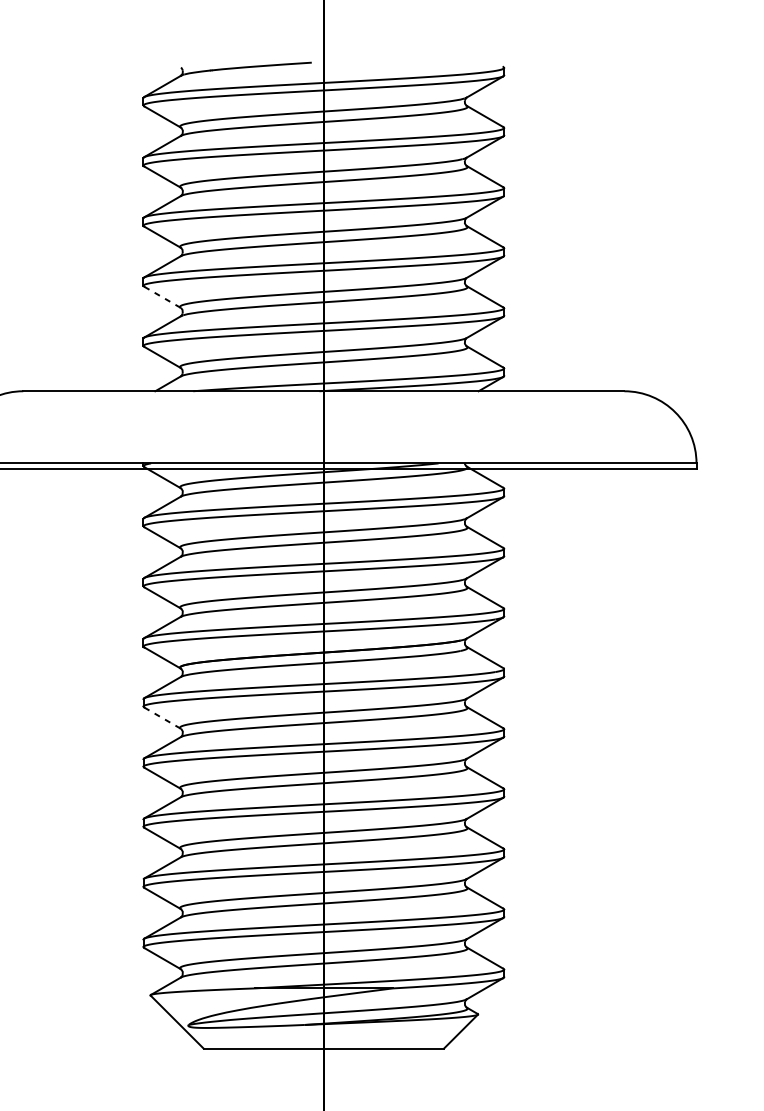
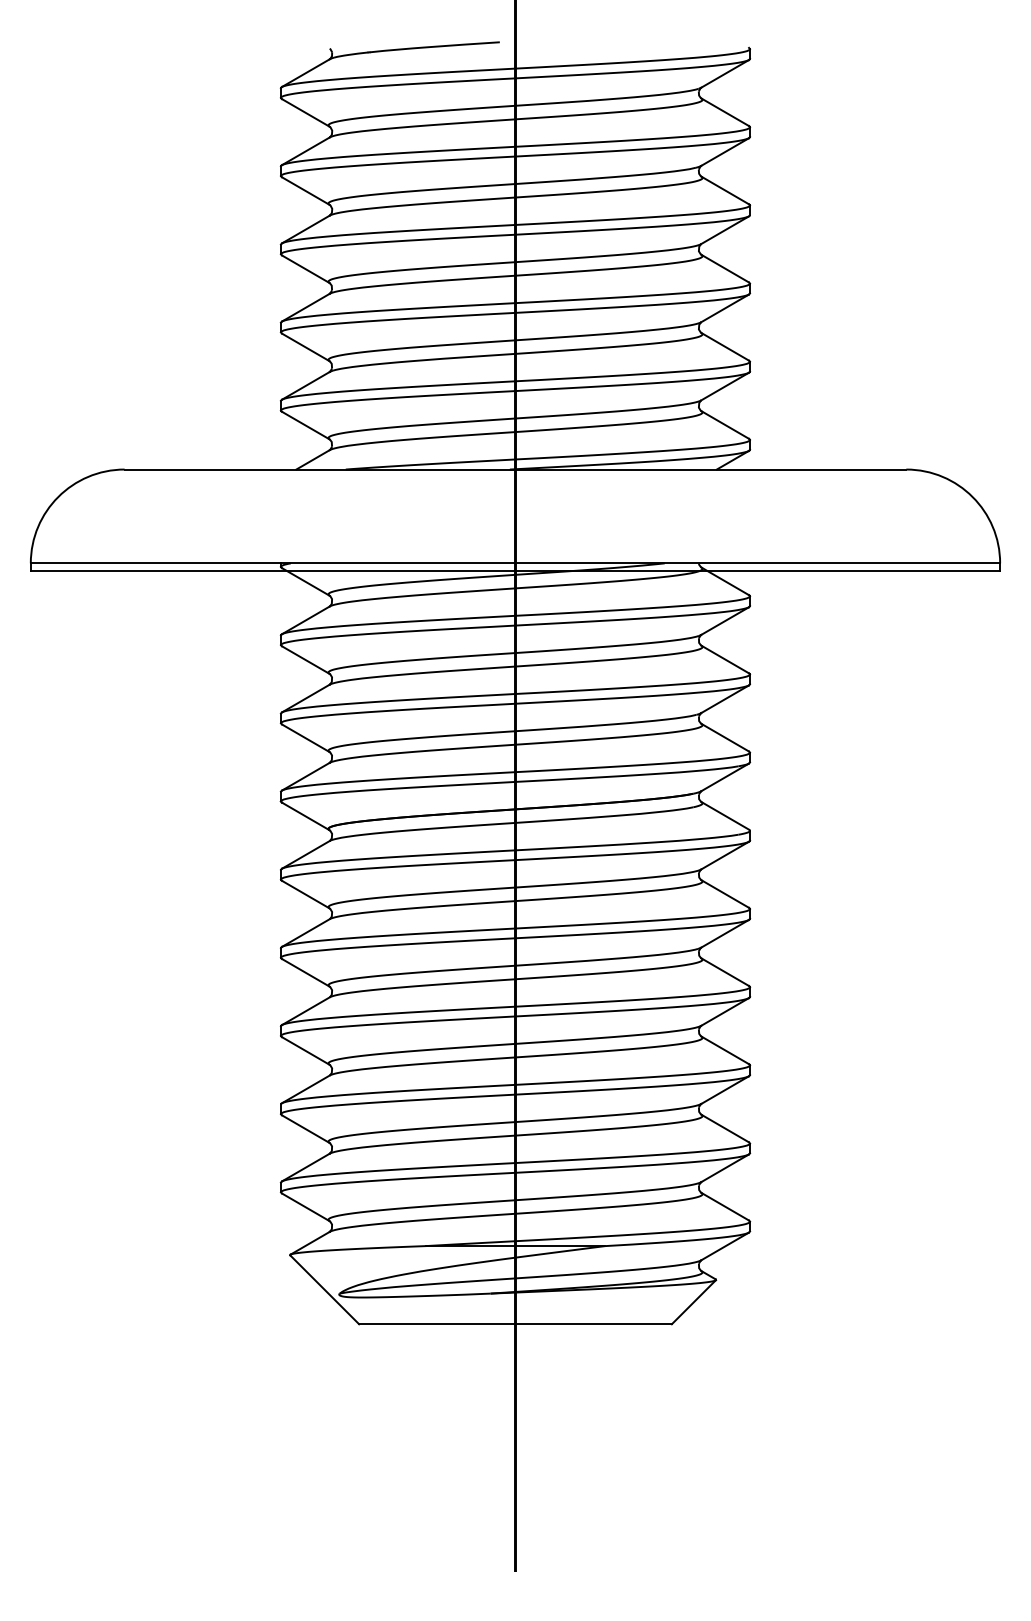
line: (162, 297) -> (305, 347), dashed -> solid
line: (162, 718) -> (305, 894), dashed -> solid

